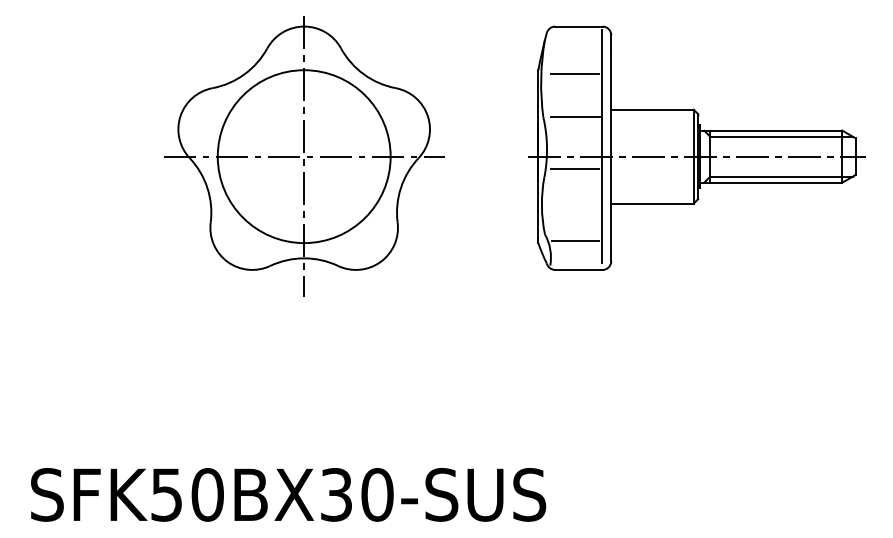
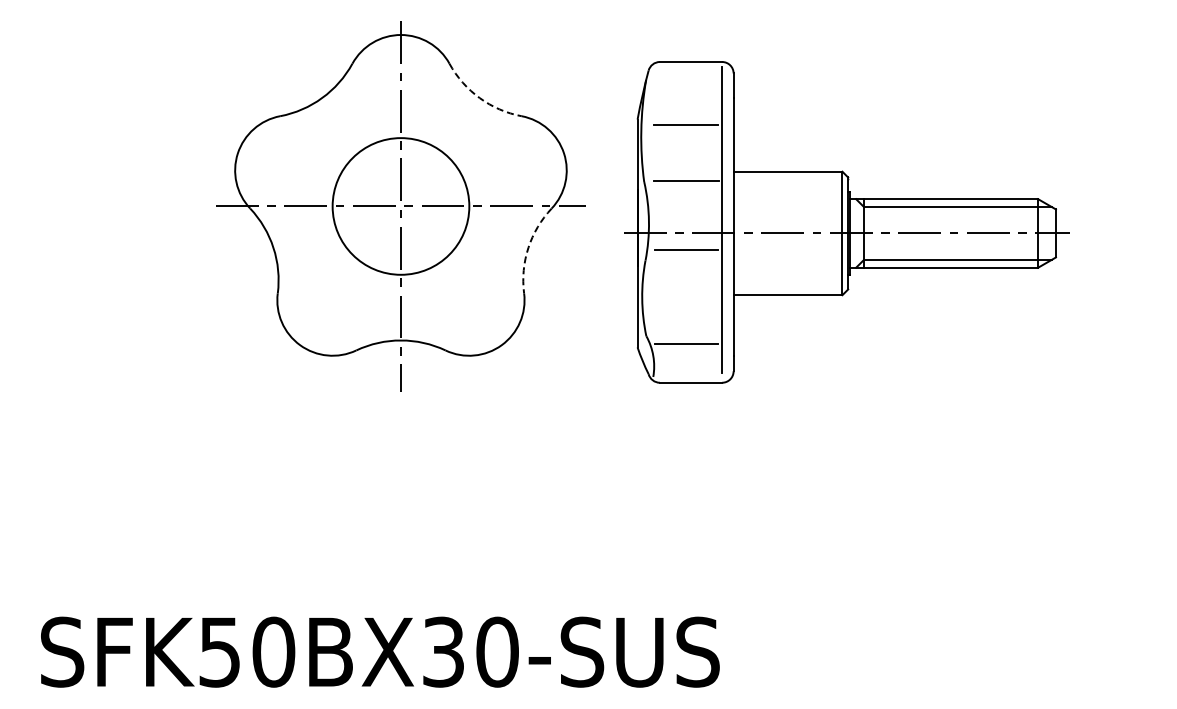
arc: (363, 74) -> (479, 98), solid -> dashed
part: (696, 148) -> (846, 222), moved
circle: (303, 156) -> (400, 206), size x0.6
arc: (400, 187) -> (528, 247), solid -> dashed

